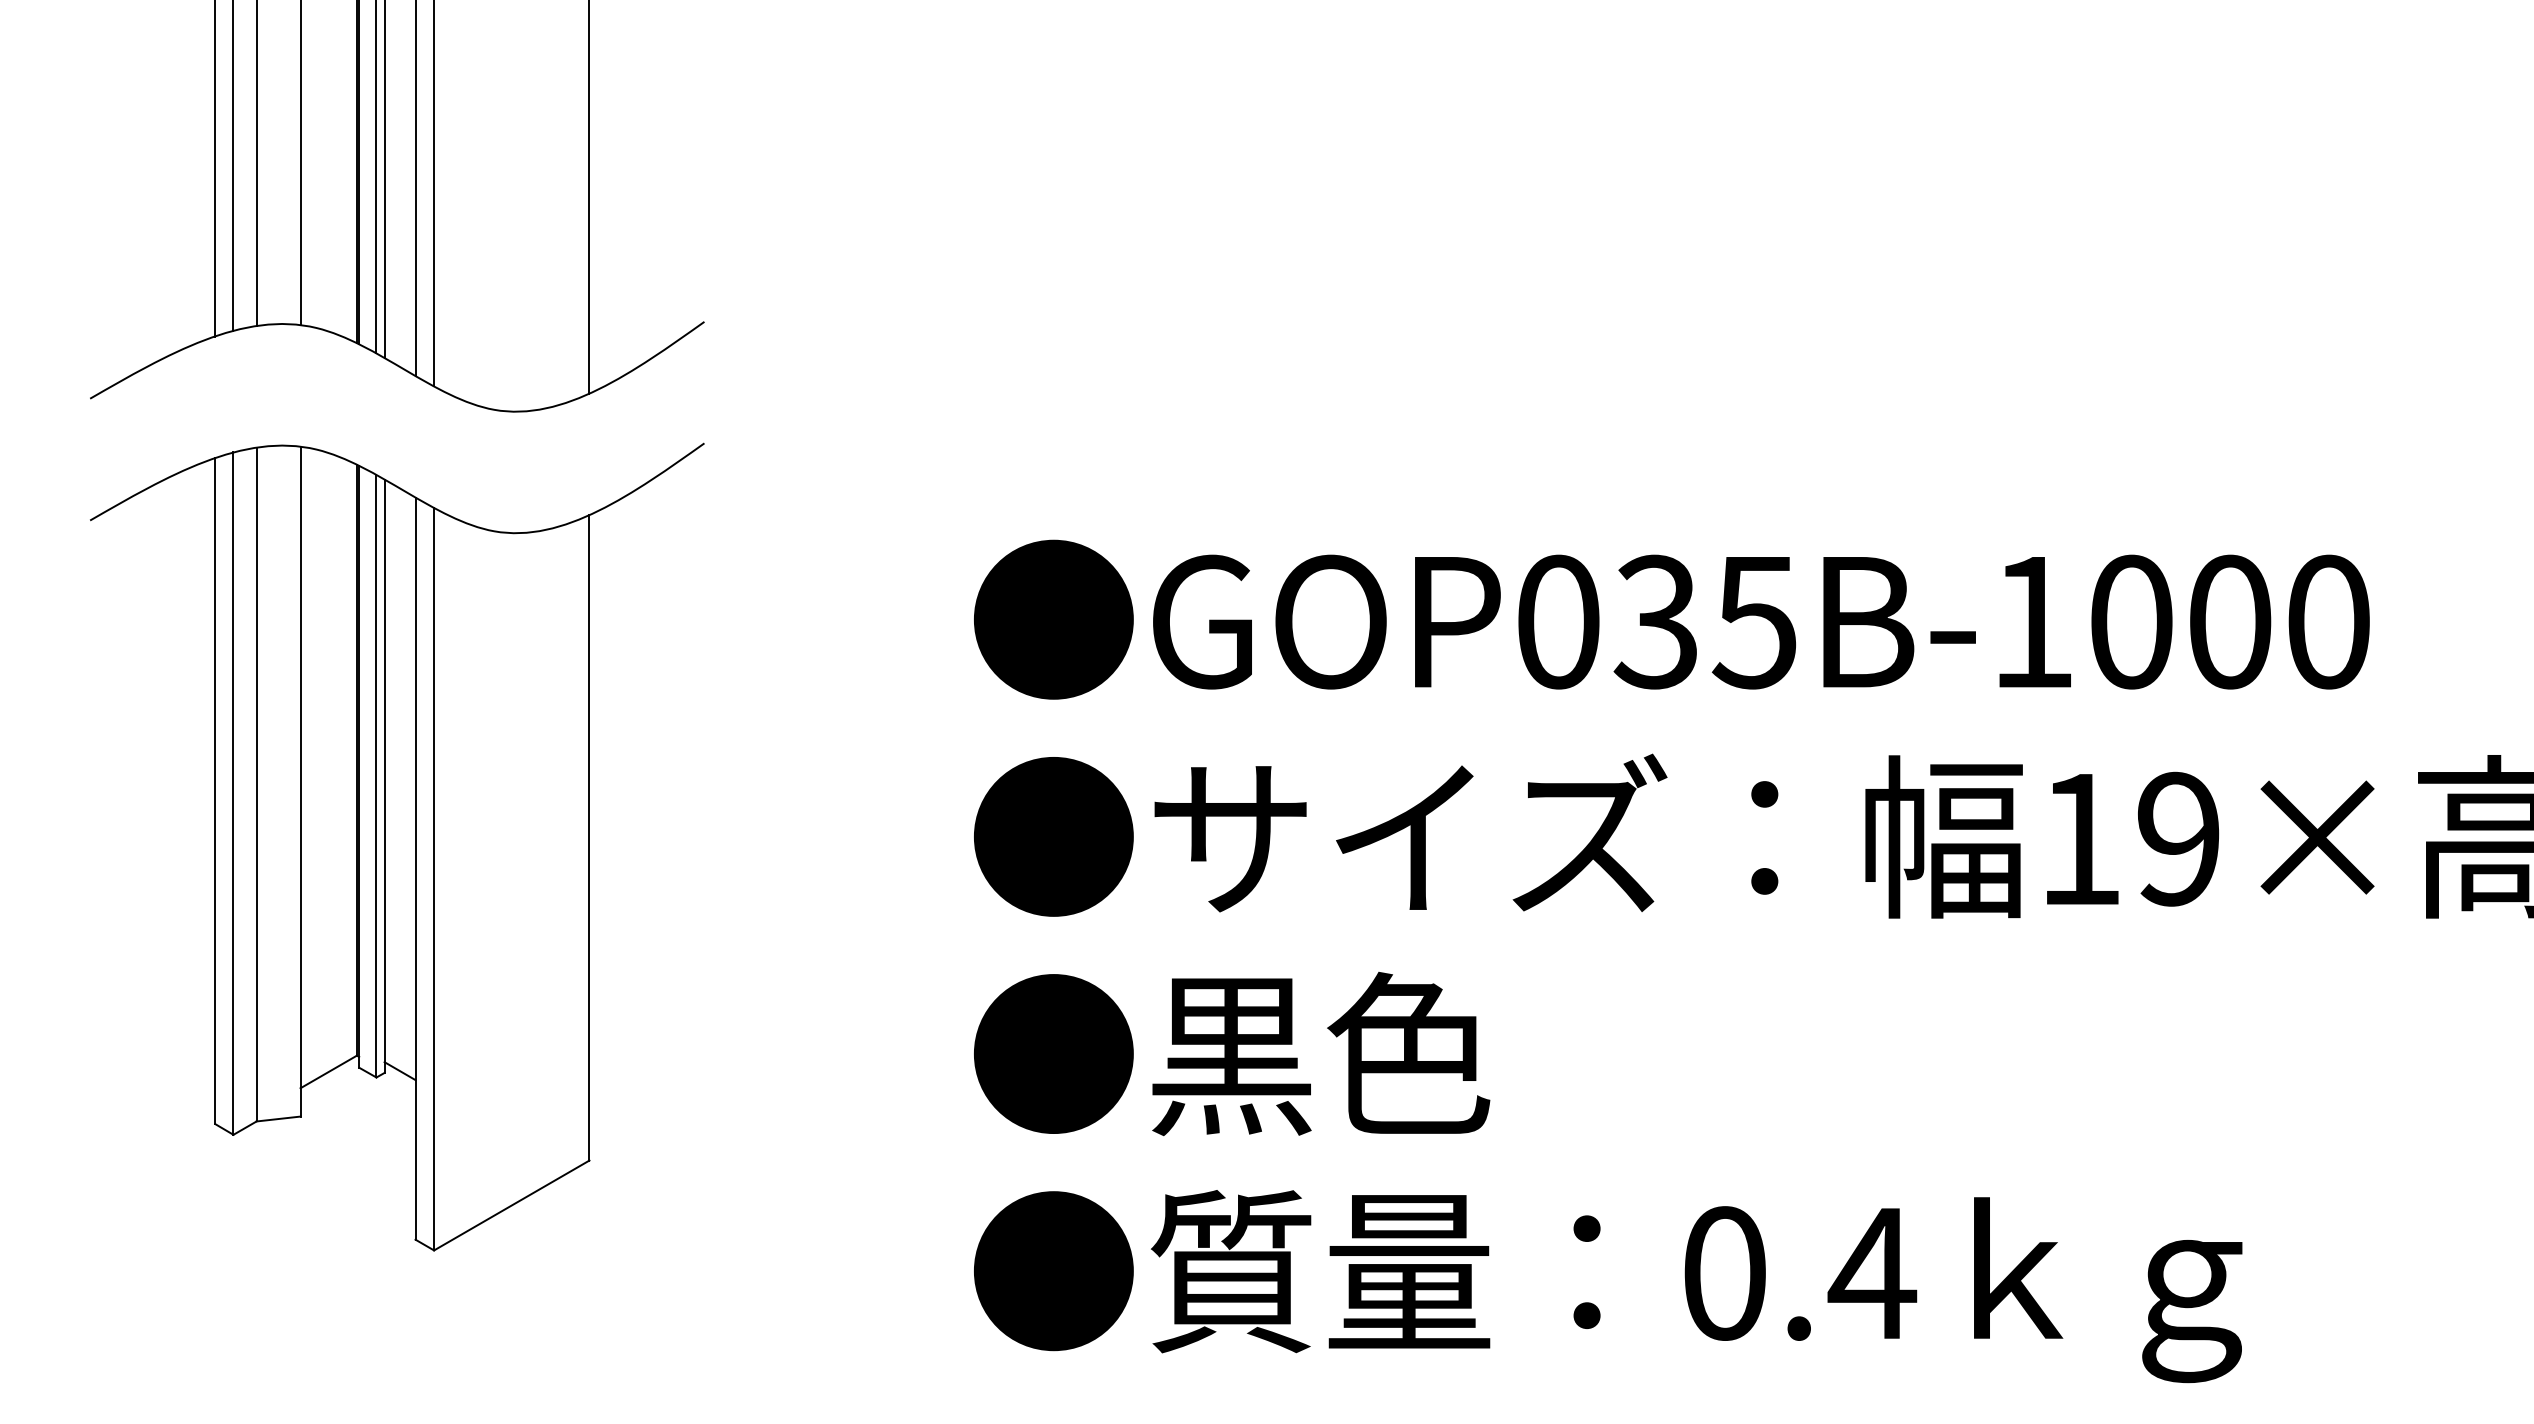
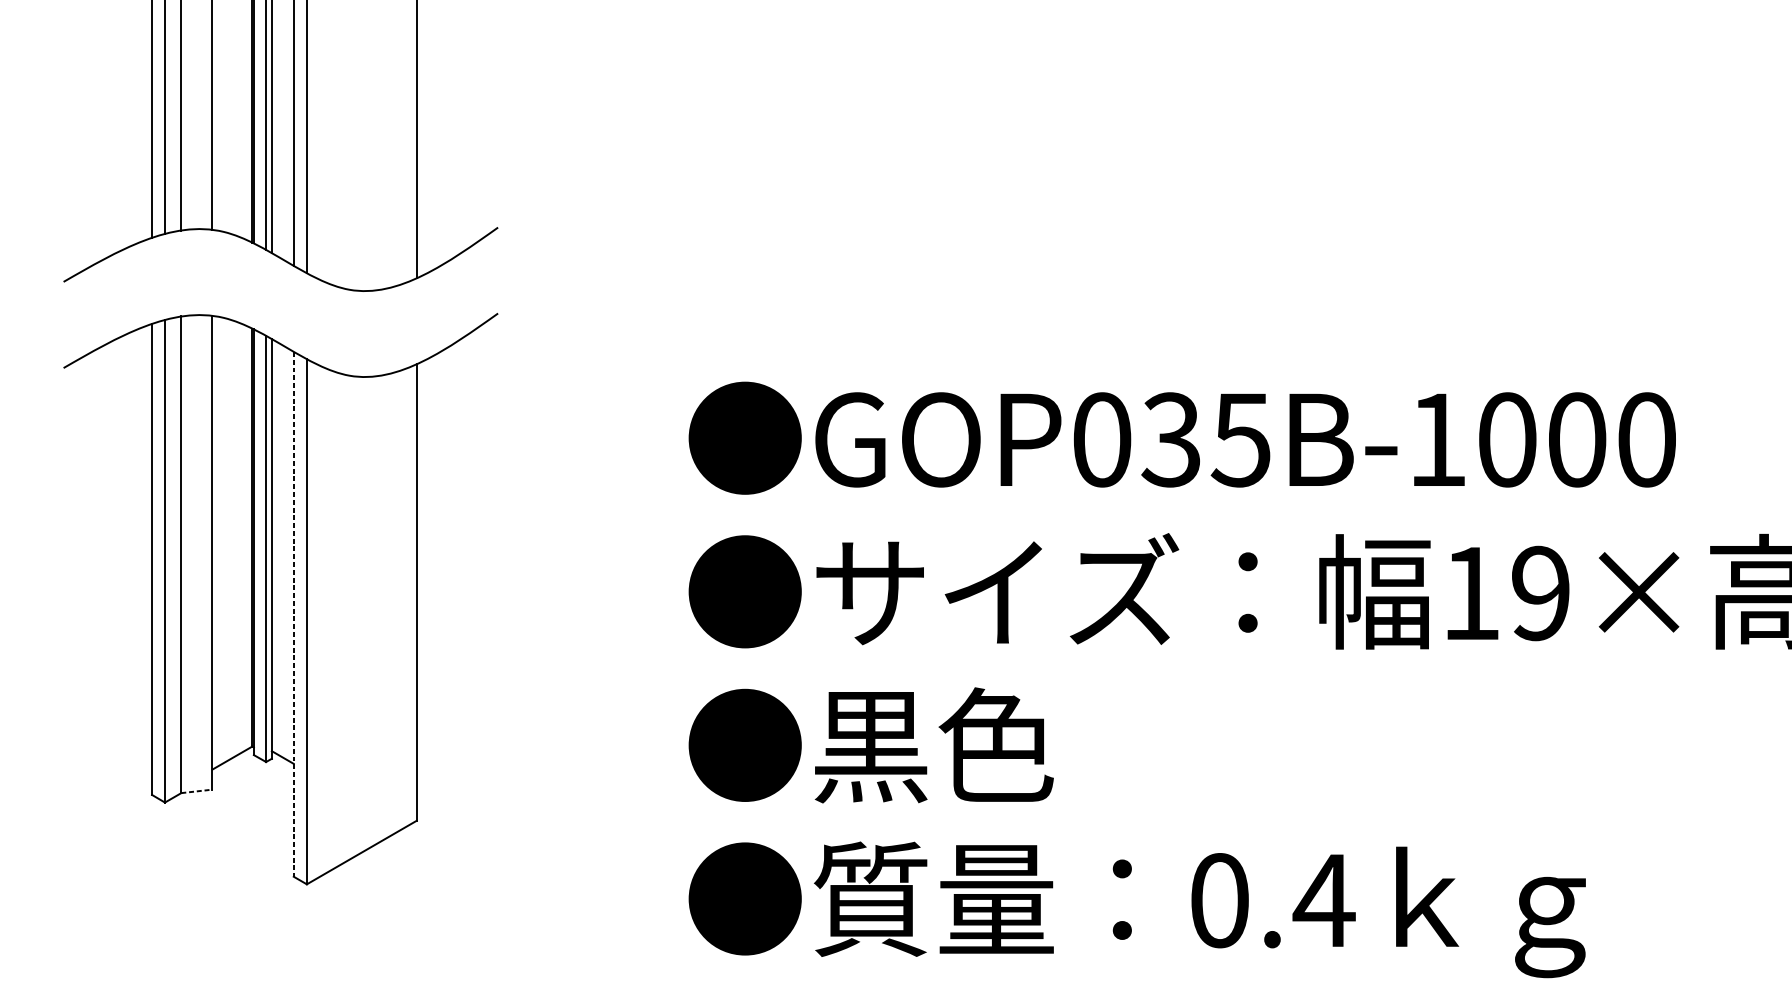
line: (415, 868) -> (293, 614), solid -> dashed
line: (279, 1118) -> (197, 791), solid -> dashed

